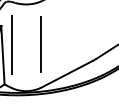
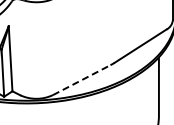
line: (41, 44) -> (53, 46), removed
line: (11, 45) -> (20, 47), removed
line: (67, 73) -> (82, 79), solid -> dashed

